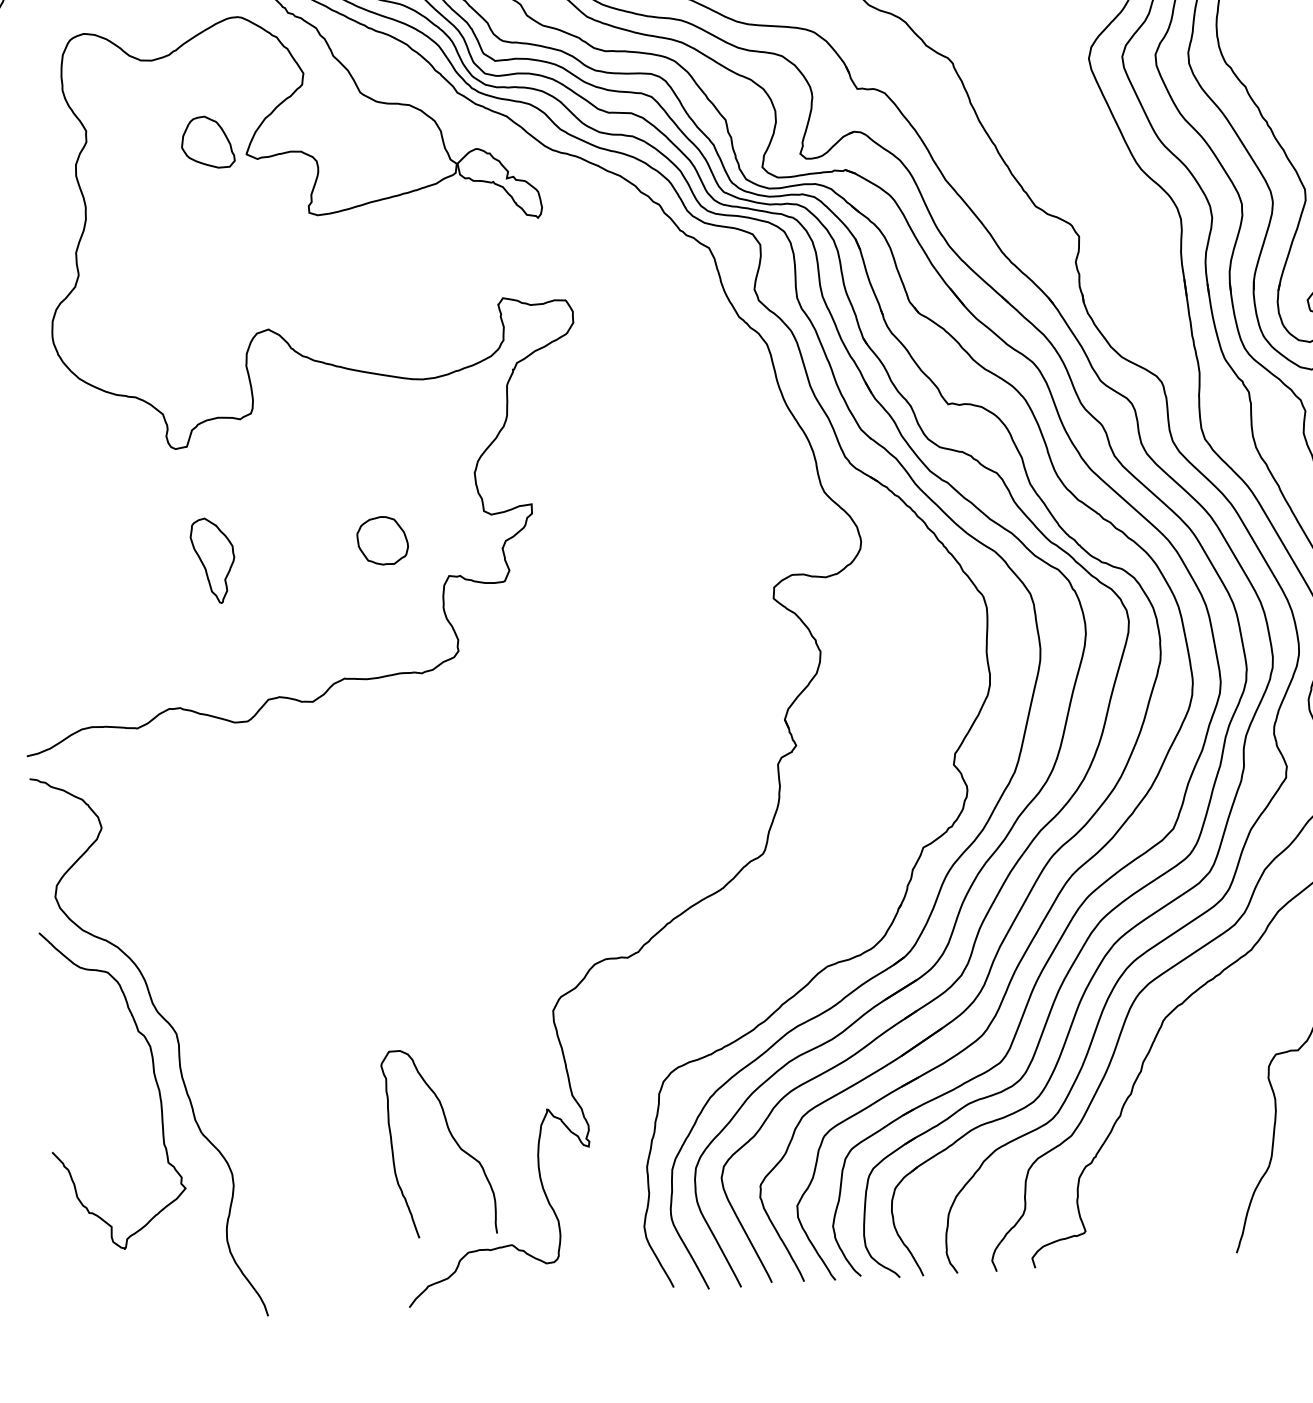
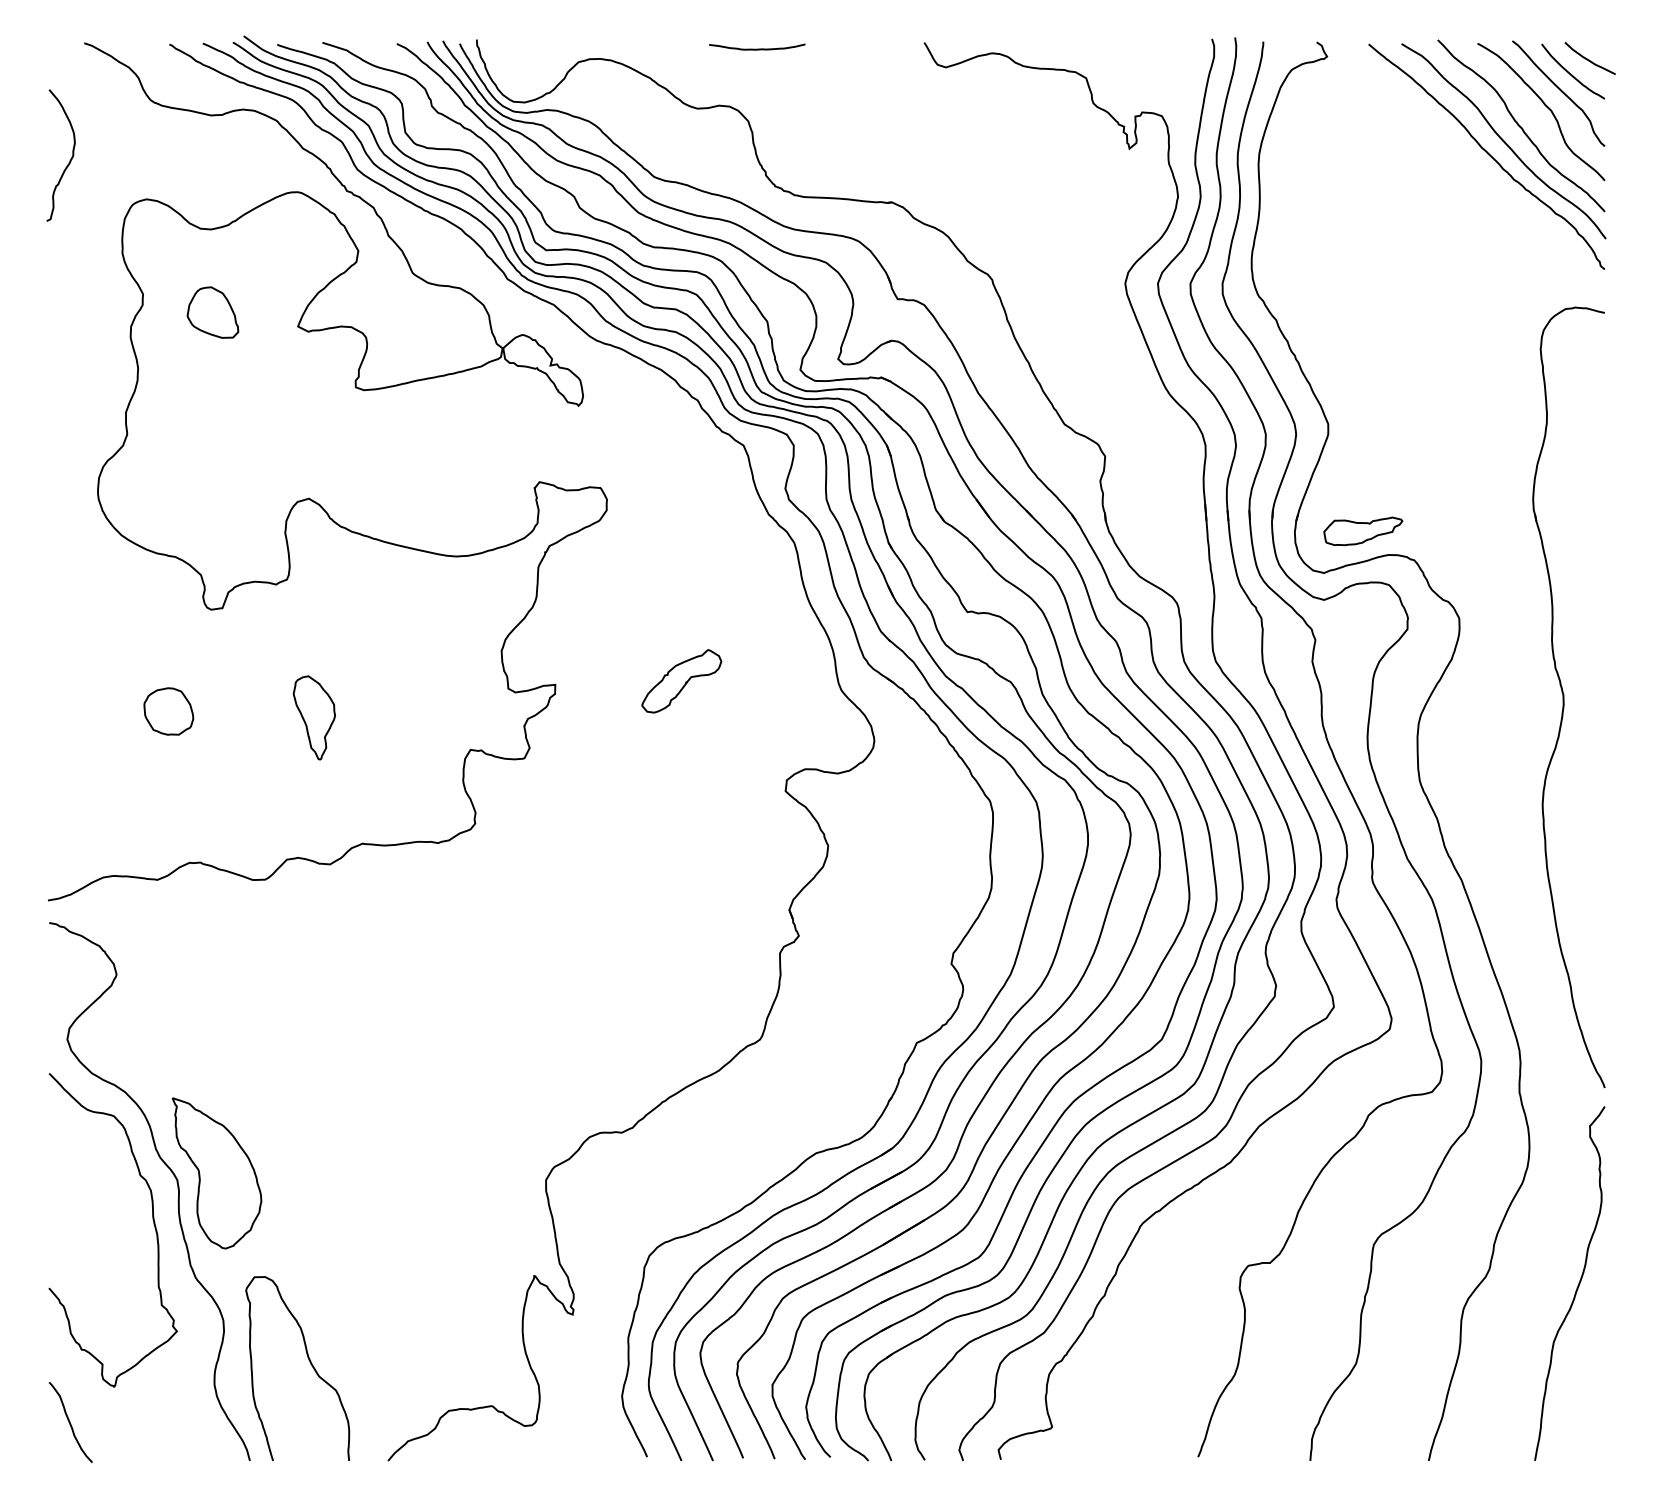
part: (207, 142) -> (212, 312), moved
part: (660, 493) -> (681, 681), added
part: (382, 540) -> (168, 711), moved
part: (212, 560) -> (313, 717), moved
part: (216, 1024) -> (216, 1173), added
curve: (450, 1135) -> (309, 1362), moved
curve: (82, 1288) -> (70, 1422), added

